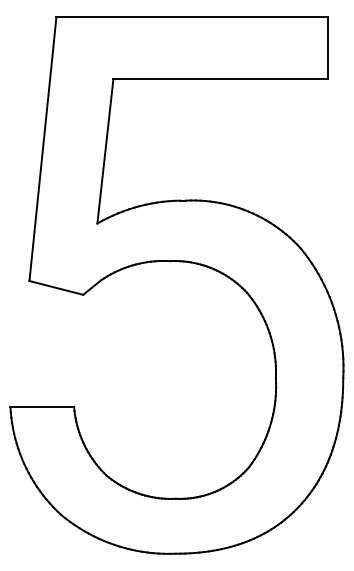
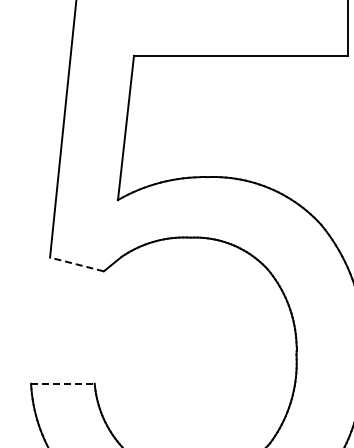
line: (56, 287) -> (77, 264), solid -> dashed
line: (42, 407) -> (63, 384), solid -> dashed

